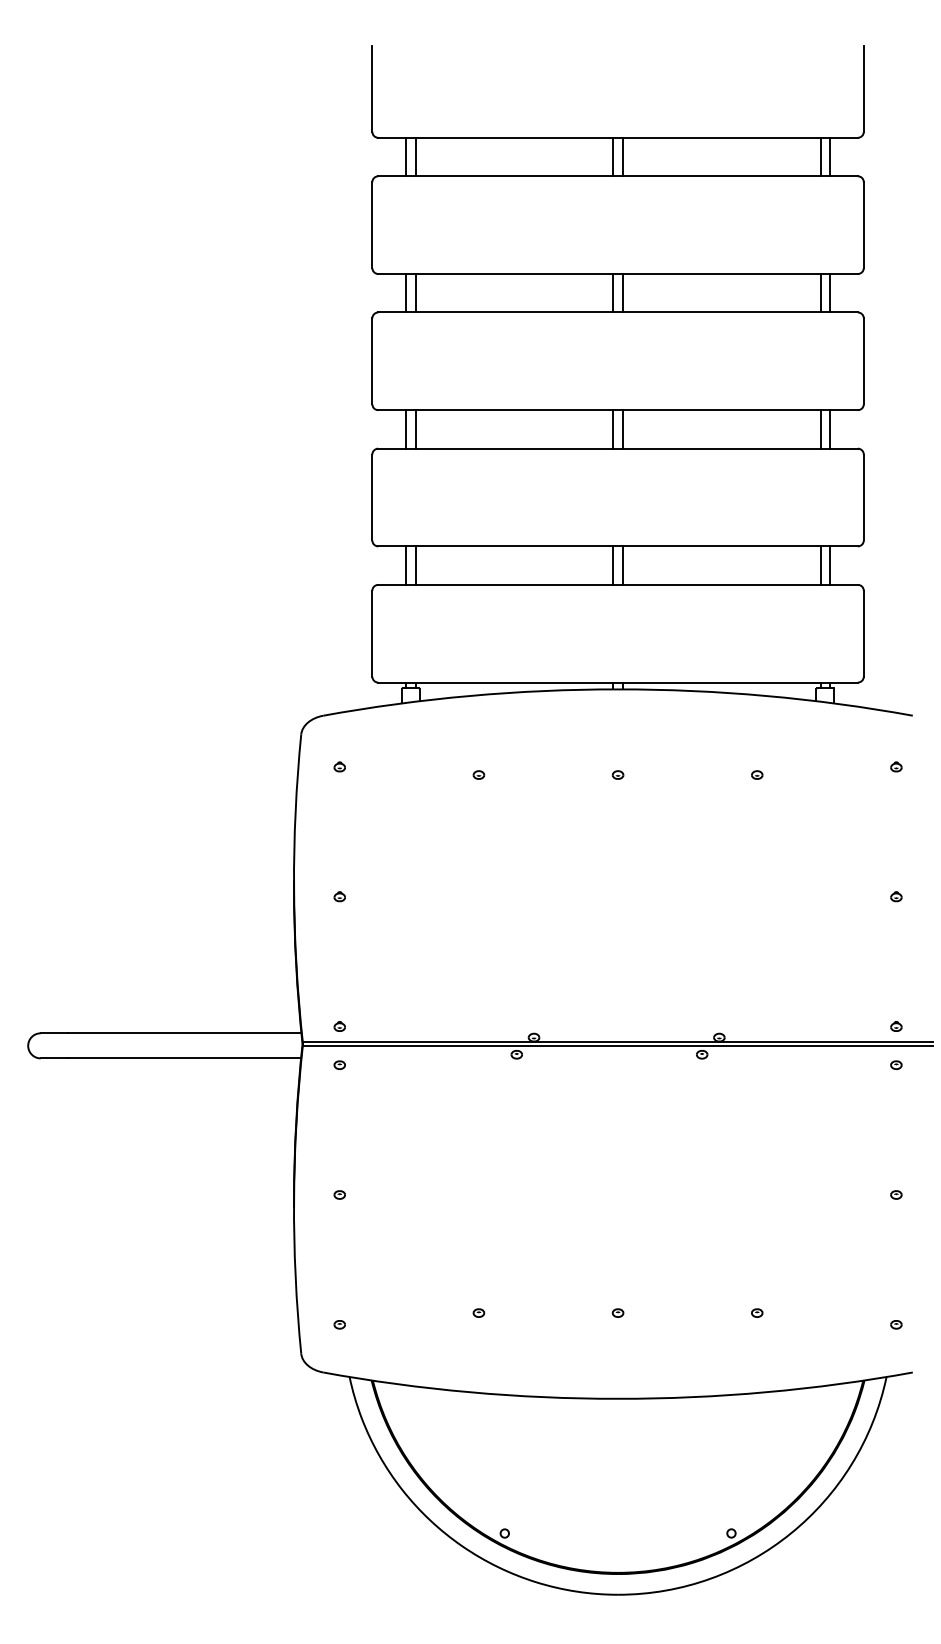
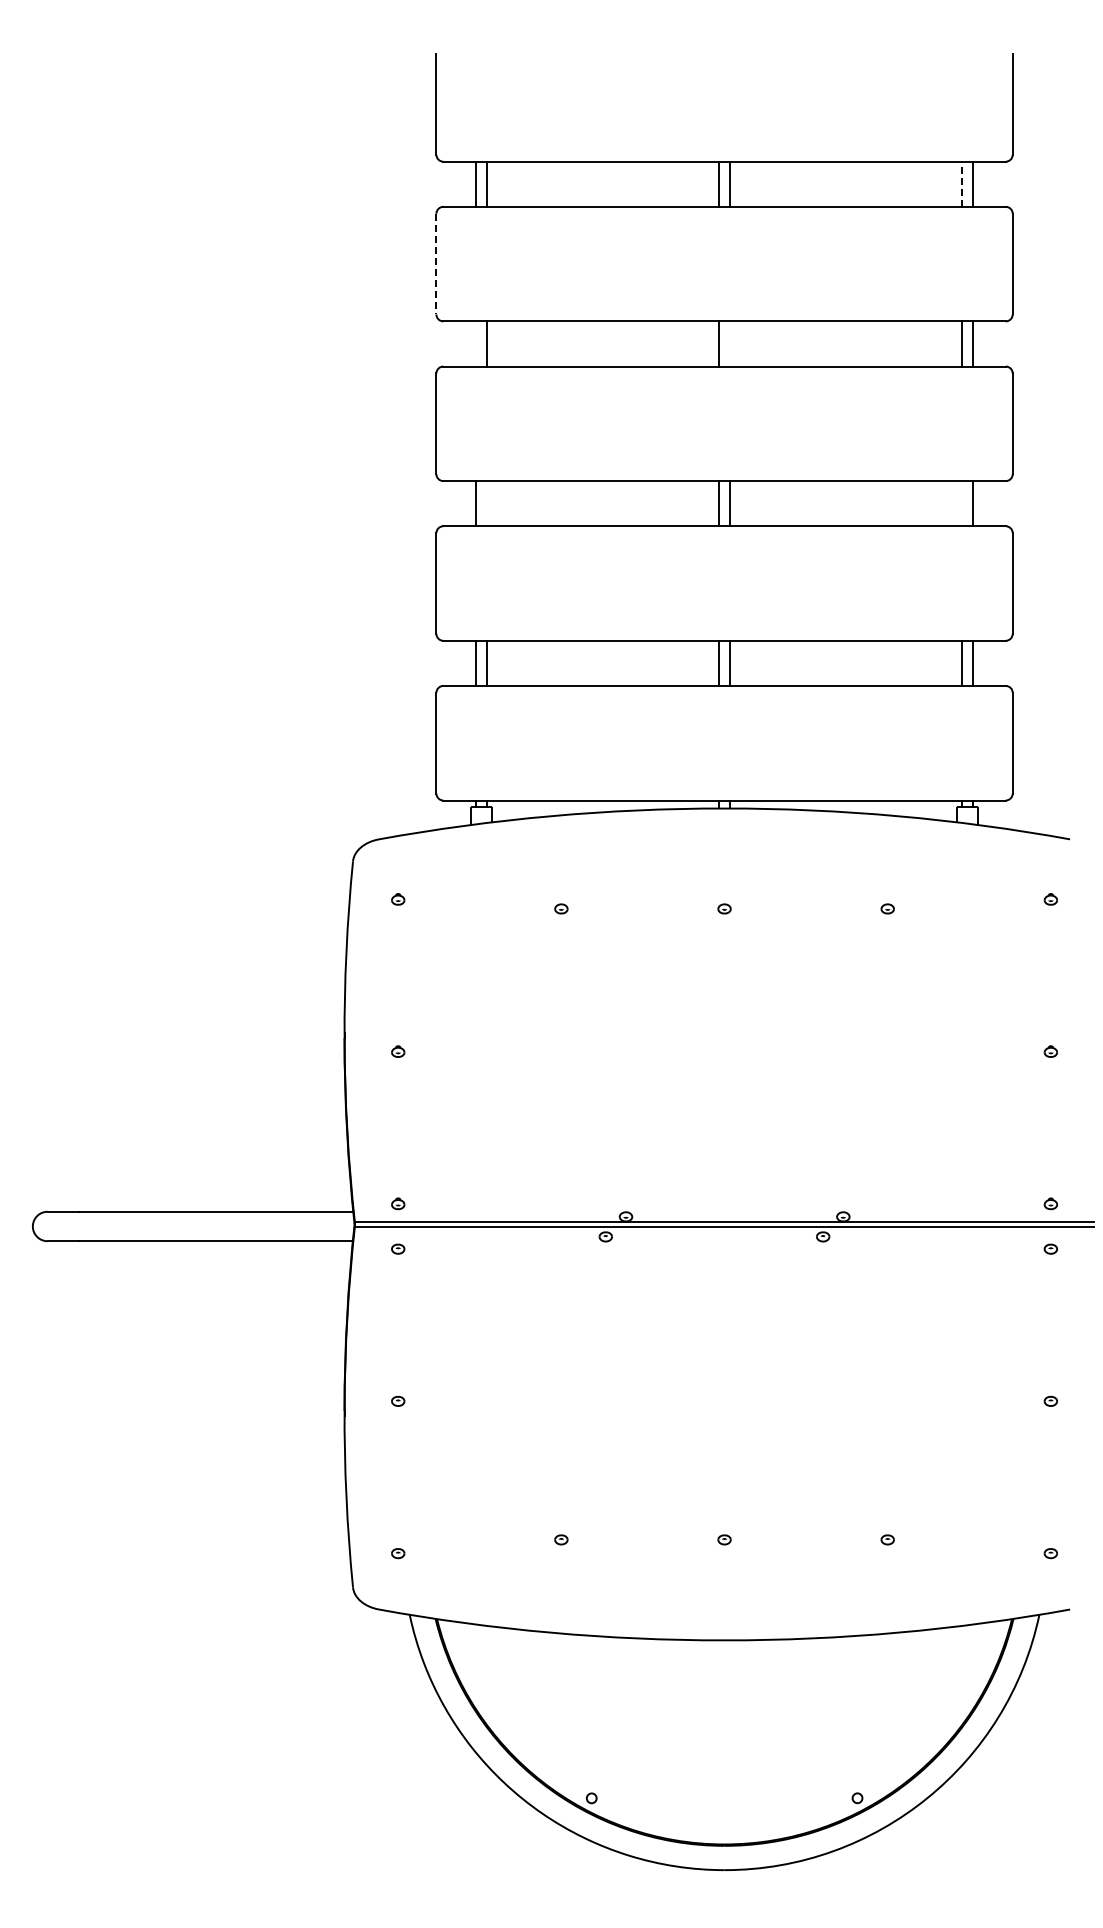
line: (821, 157) -> (962, 184), solid -> dashed
line: (372, 225) -> (436, 264), solid -> dashed
line: (405, 292) -> (475, 343), removed
line: (623, 292) -> (730, 343), removed
line: (415, 429) -> (487, 503), removed
line: (821, 429) -> (962, 503), removed

